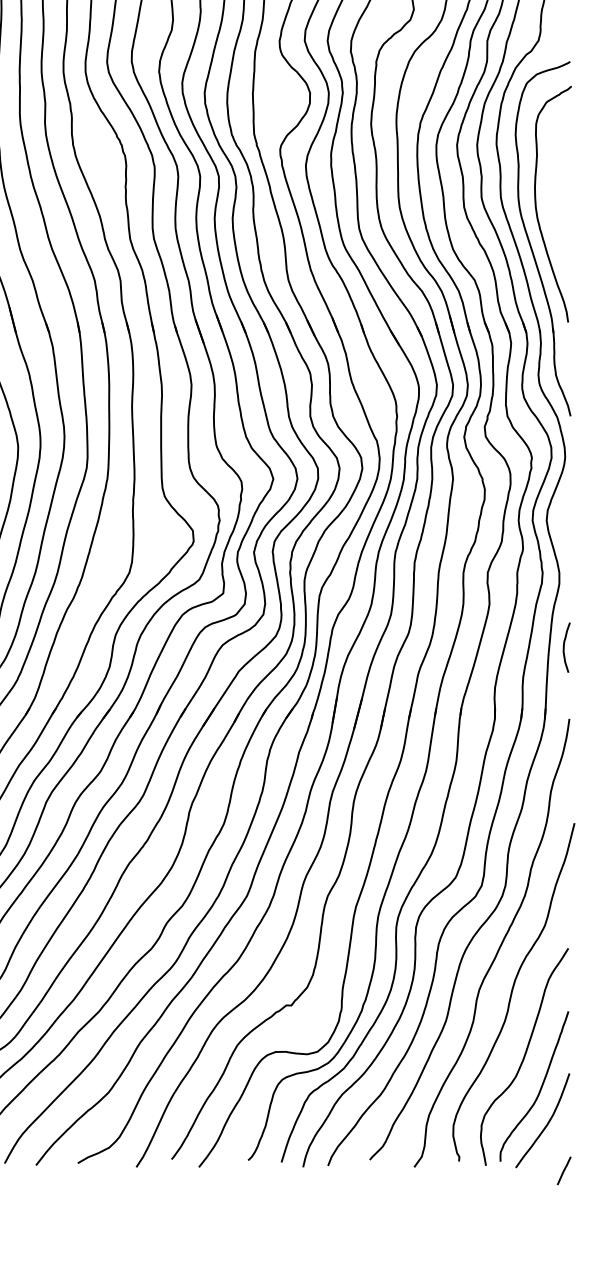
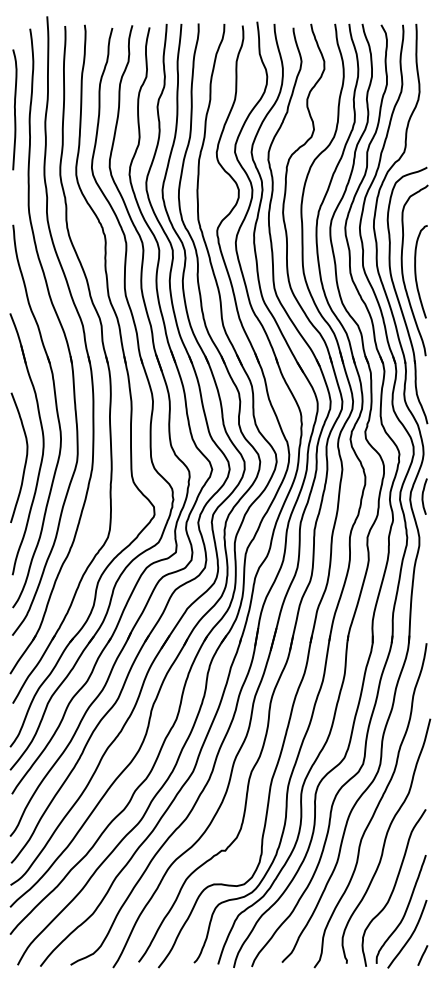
curve: (555, 205) -> (416, 271), added
curve: (565, 647) -> (423, 496), moved
line: (563, 1170) -> (422, 955), moved

